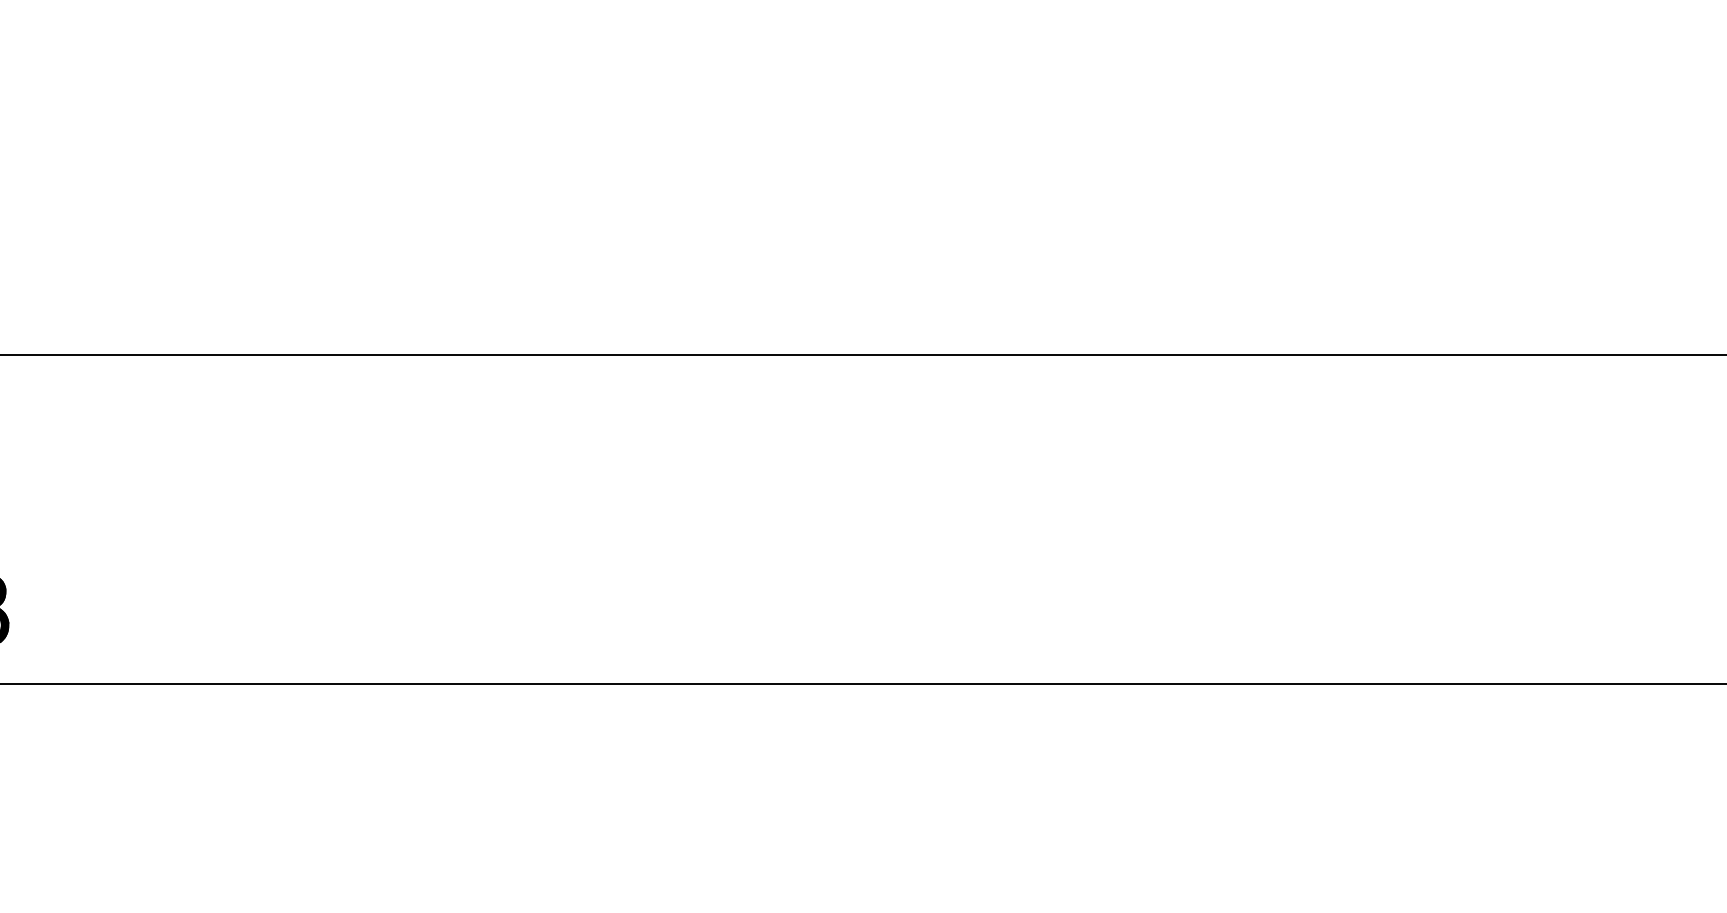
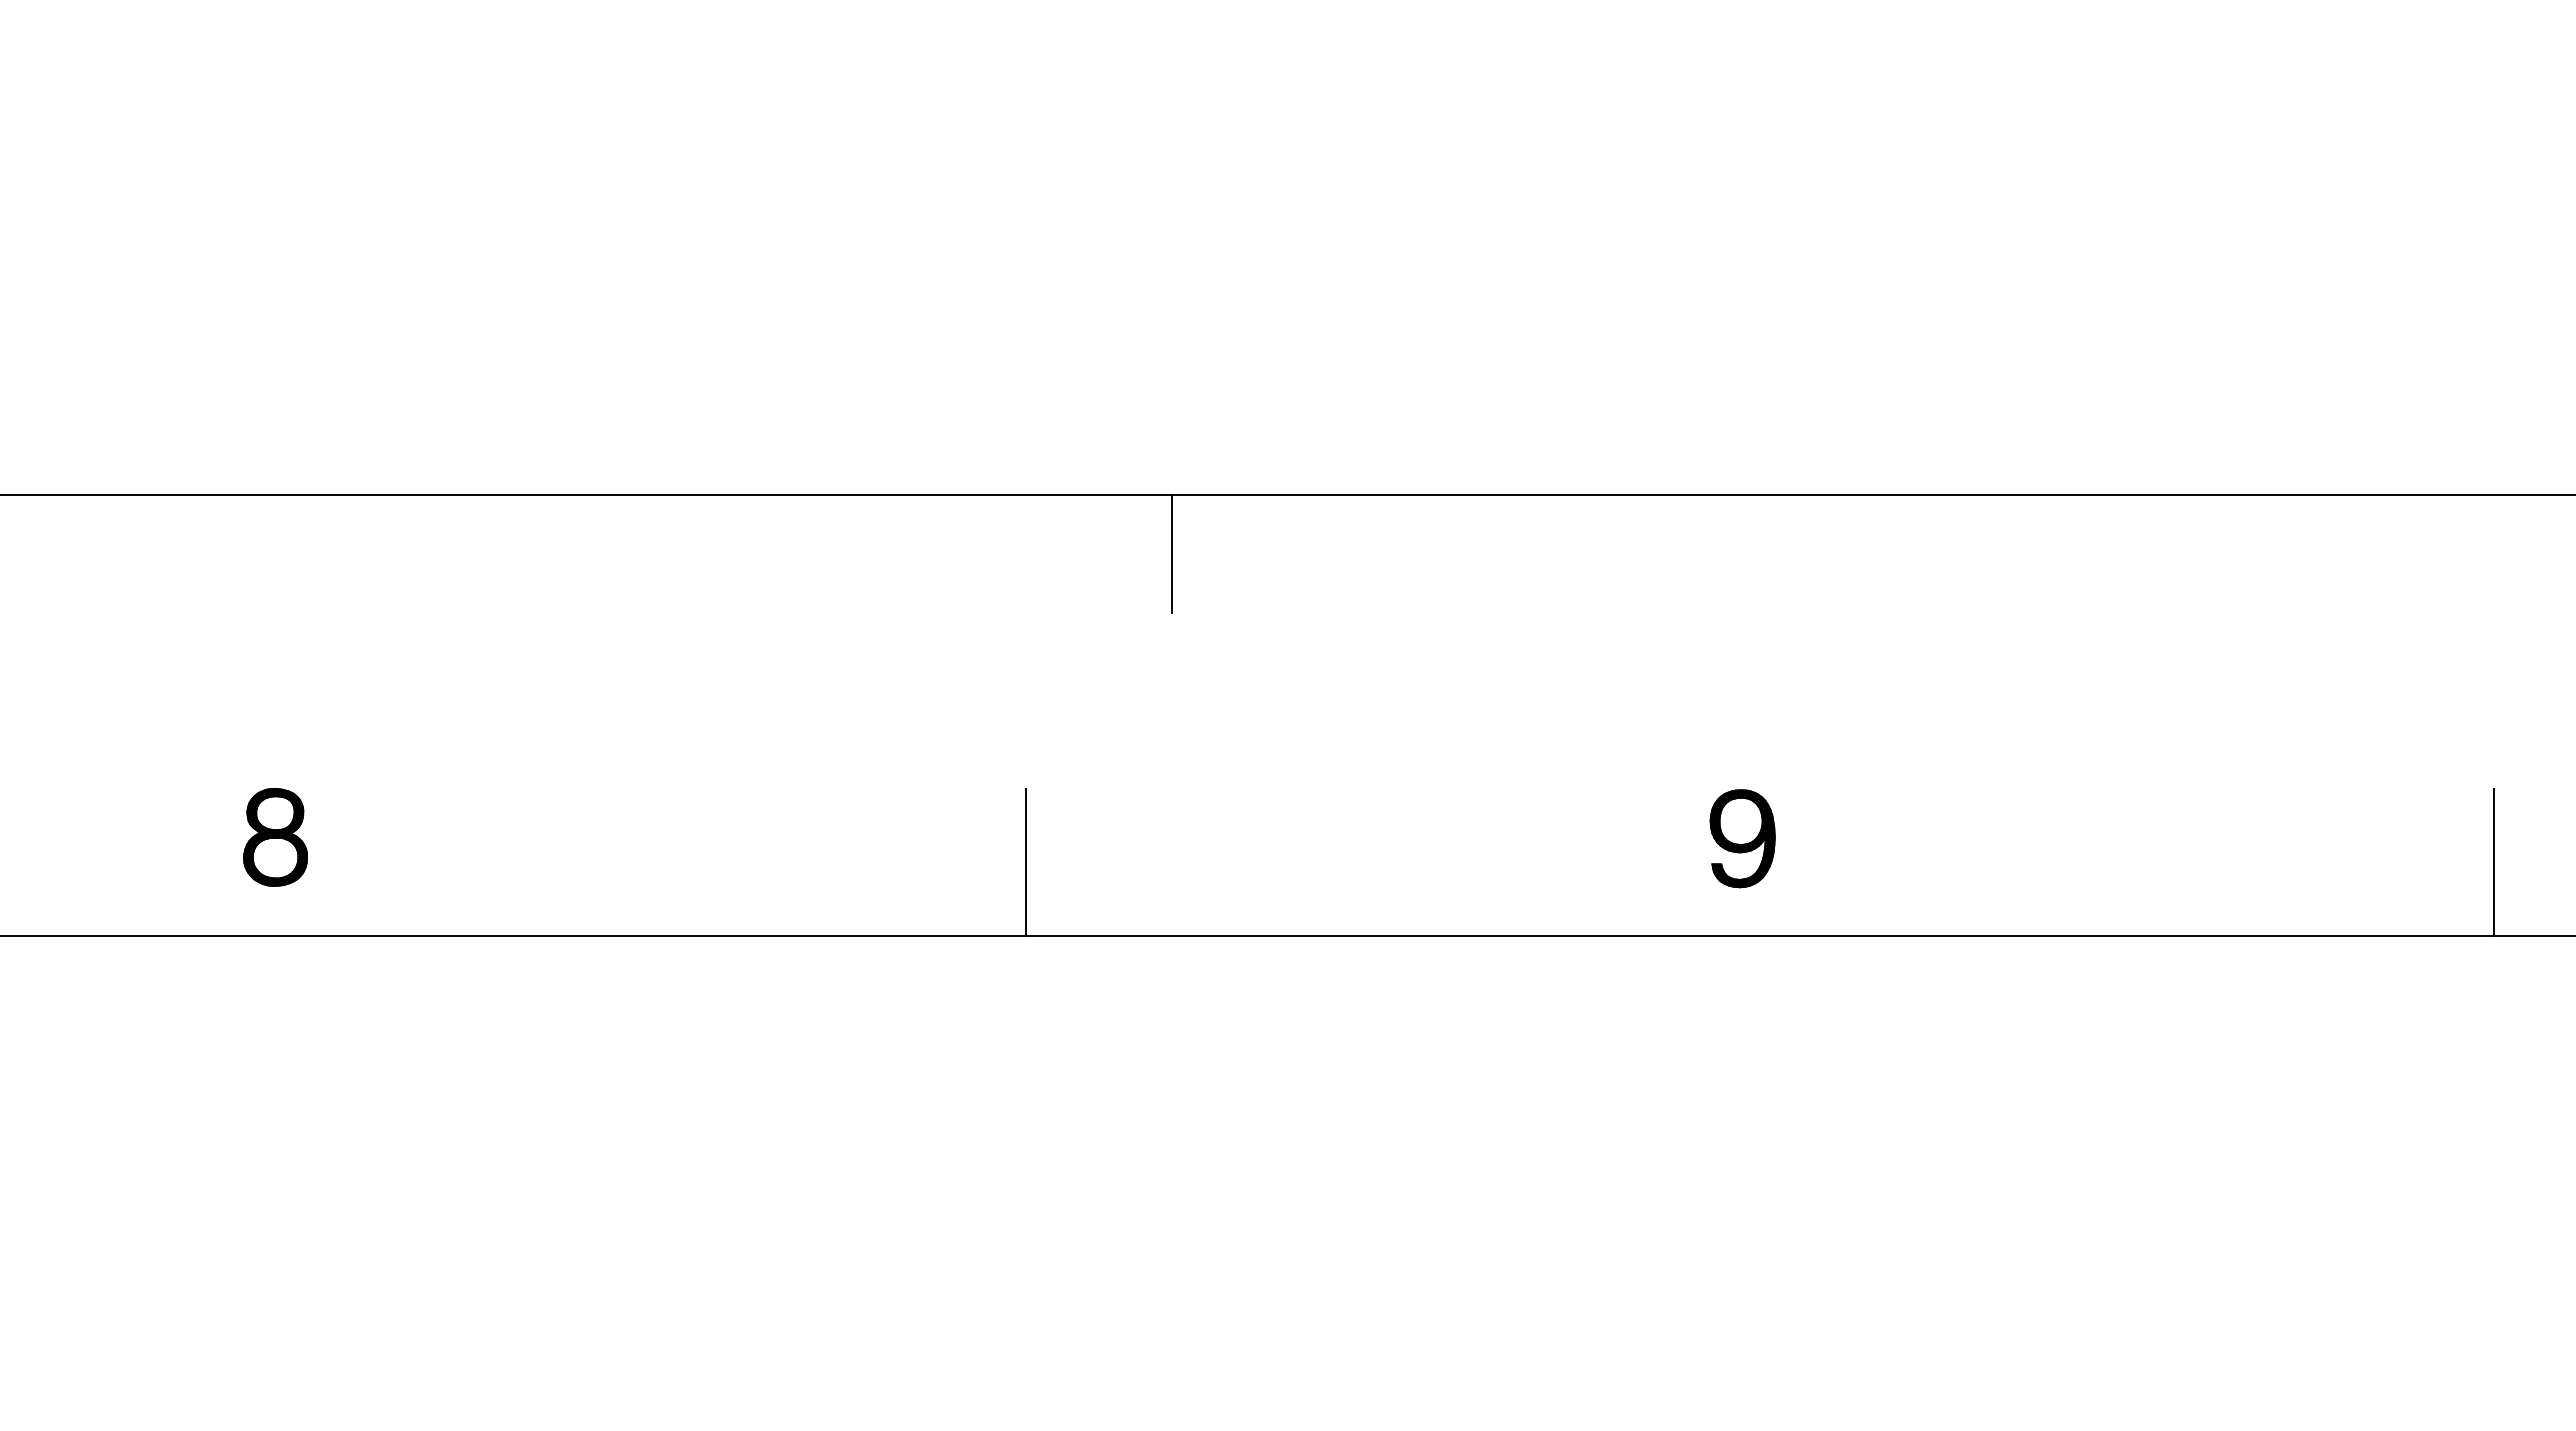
line: (654, 398) -> (1172, 553), added
part: (1079, 611) -> (1742, 838), added
line: (544, 628) -> (1025, 861), added
line: (1640, 628) -> (2493, 861), added

